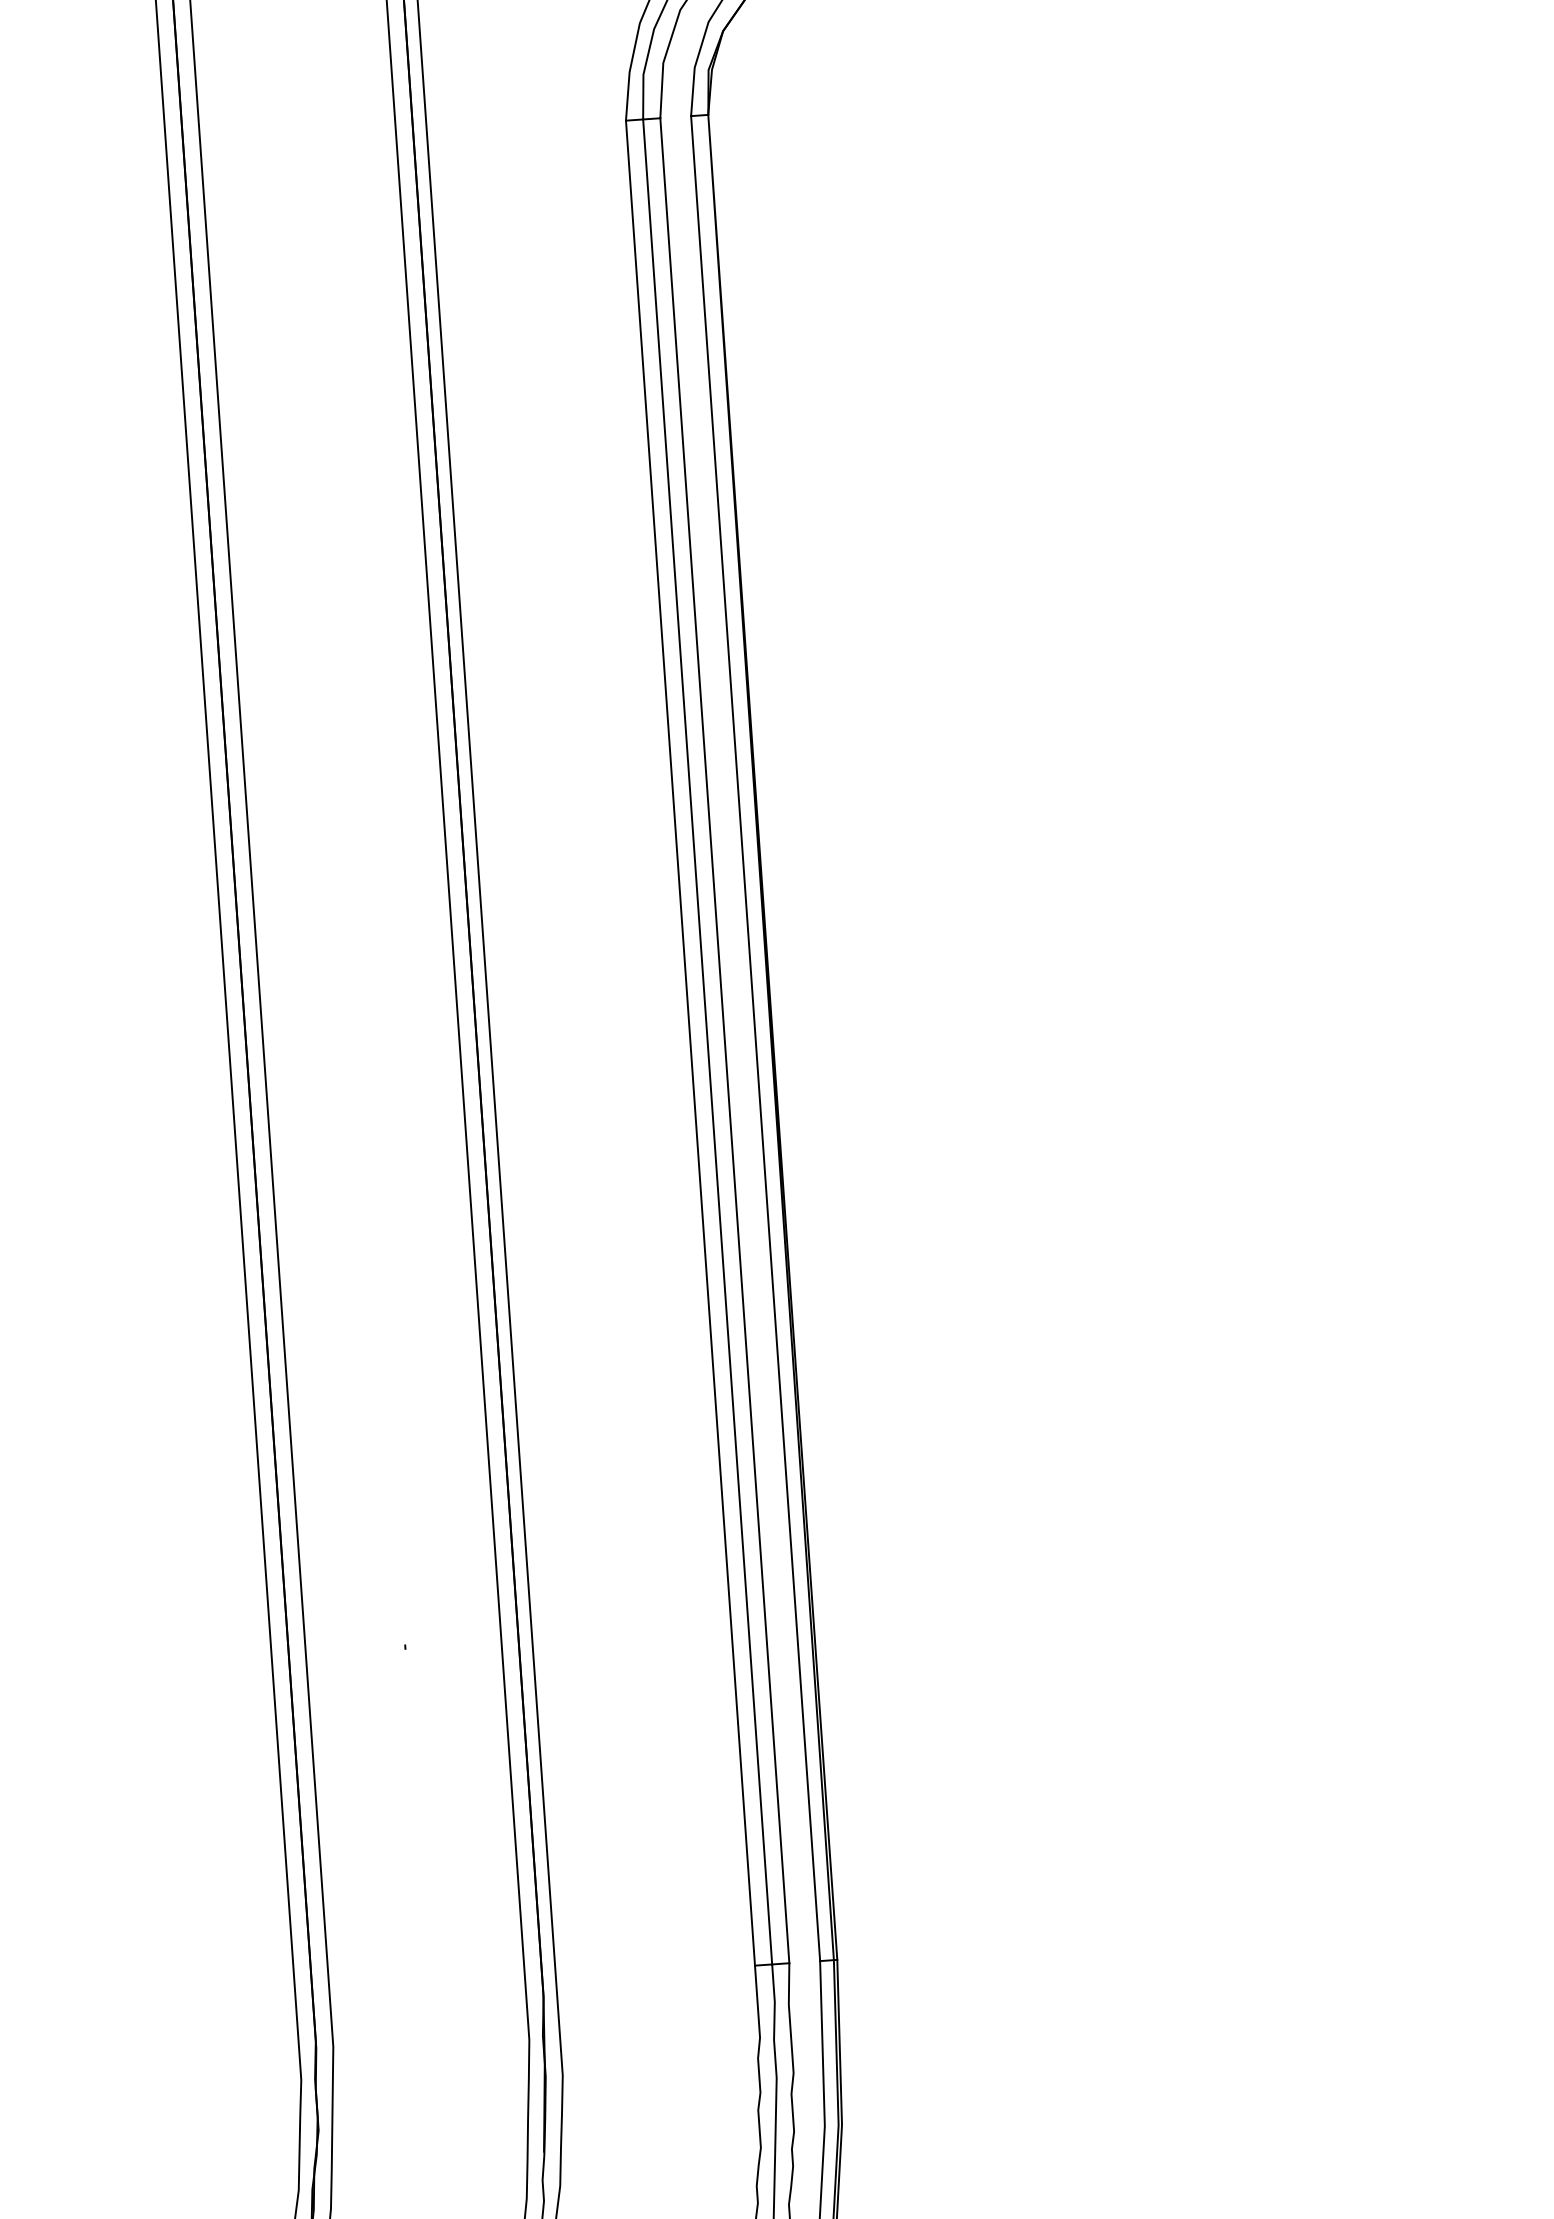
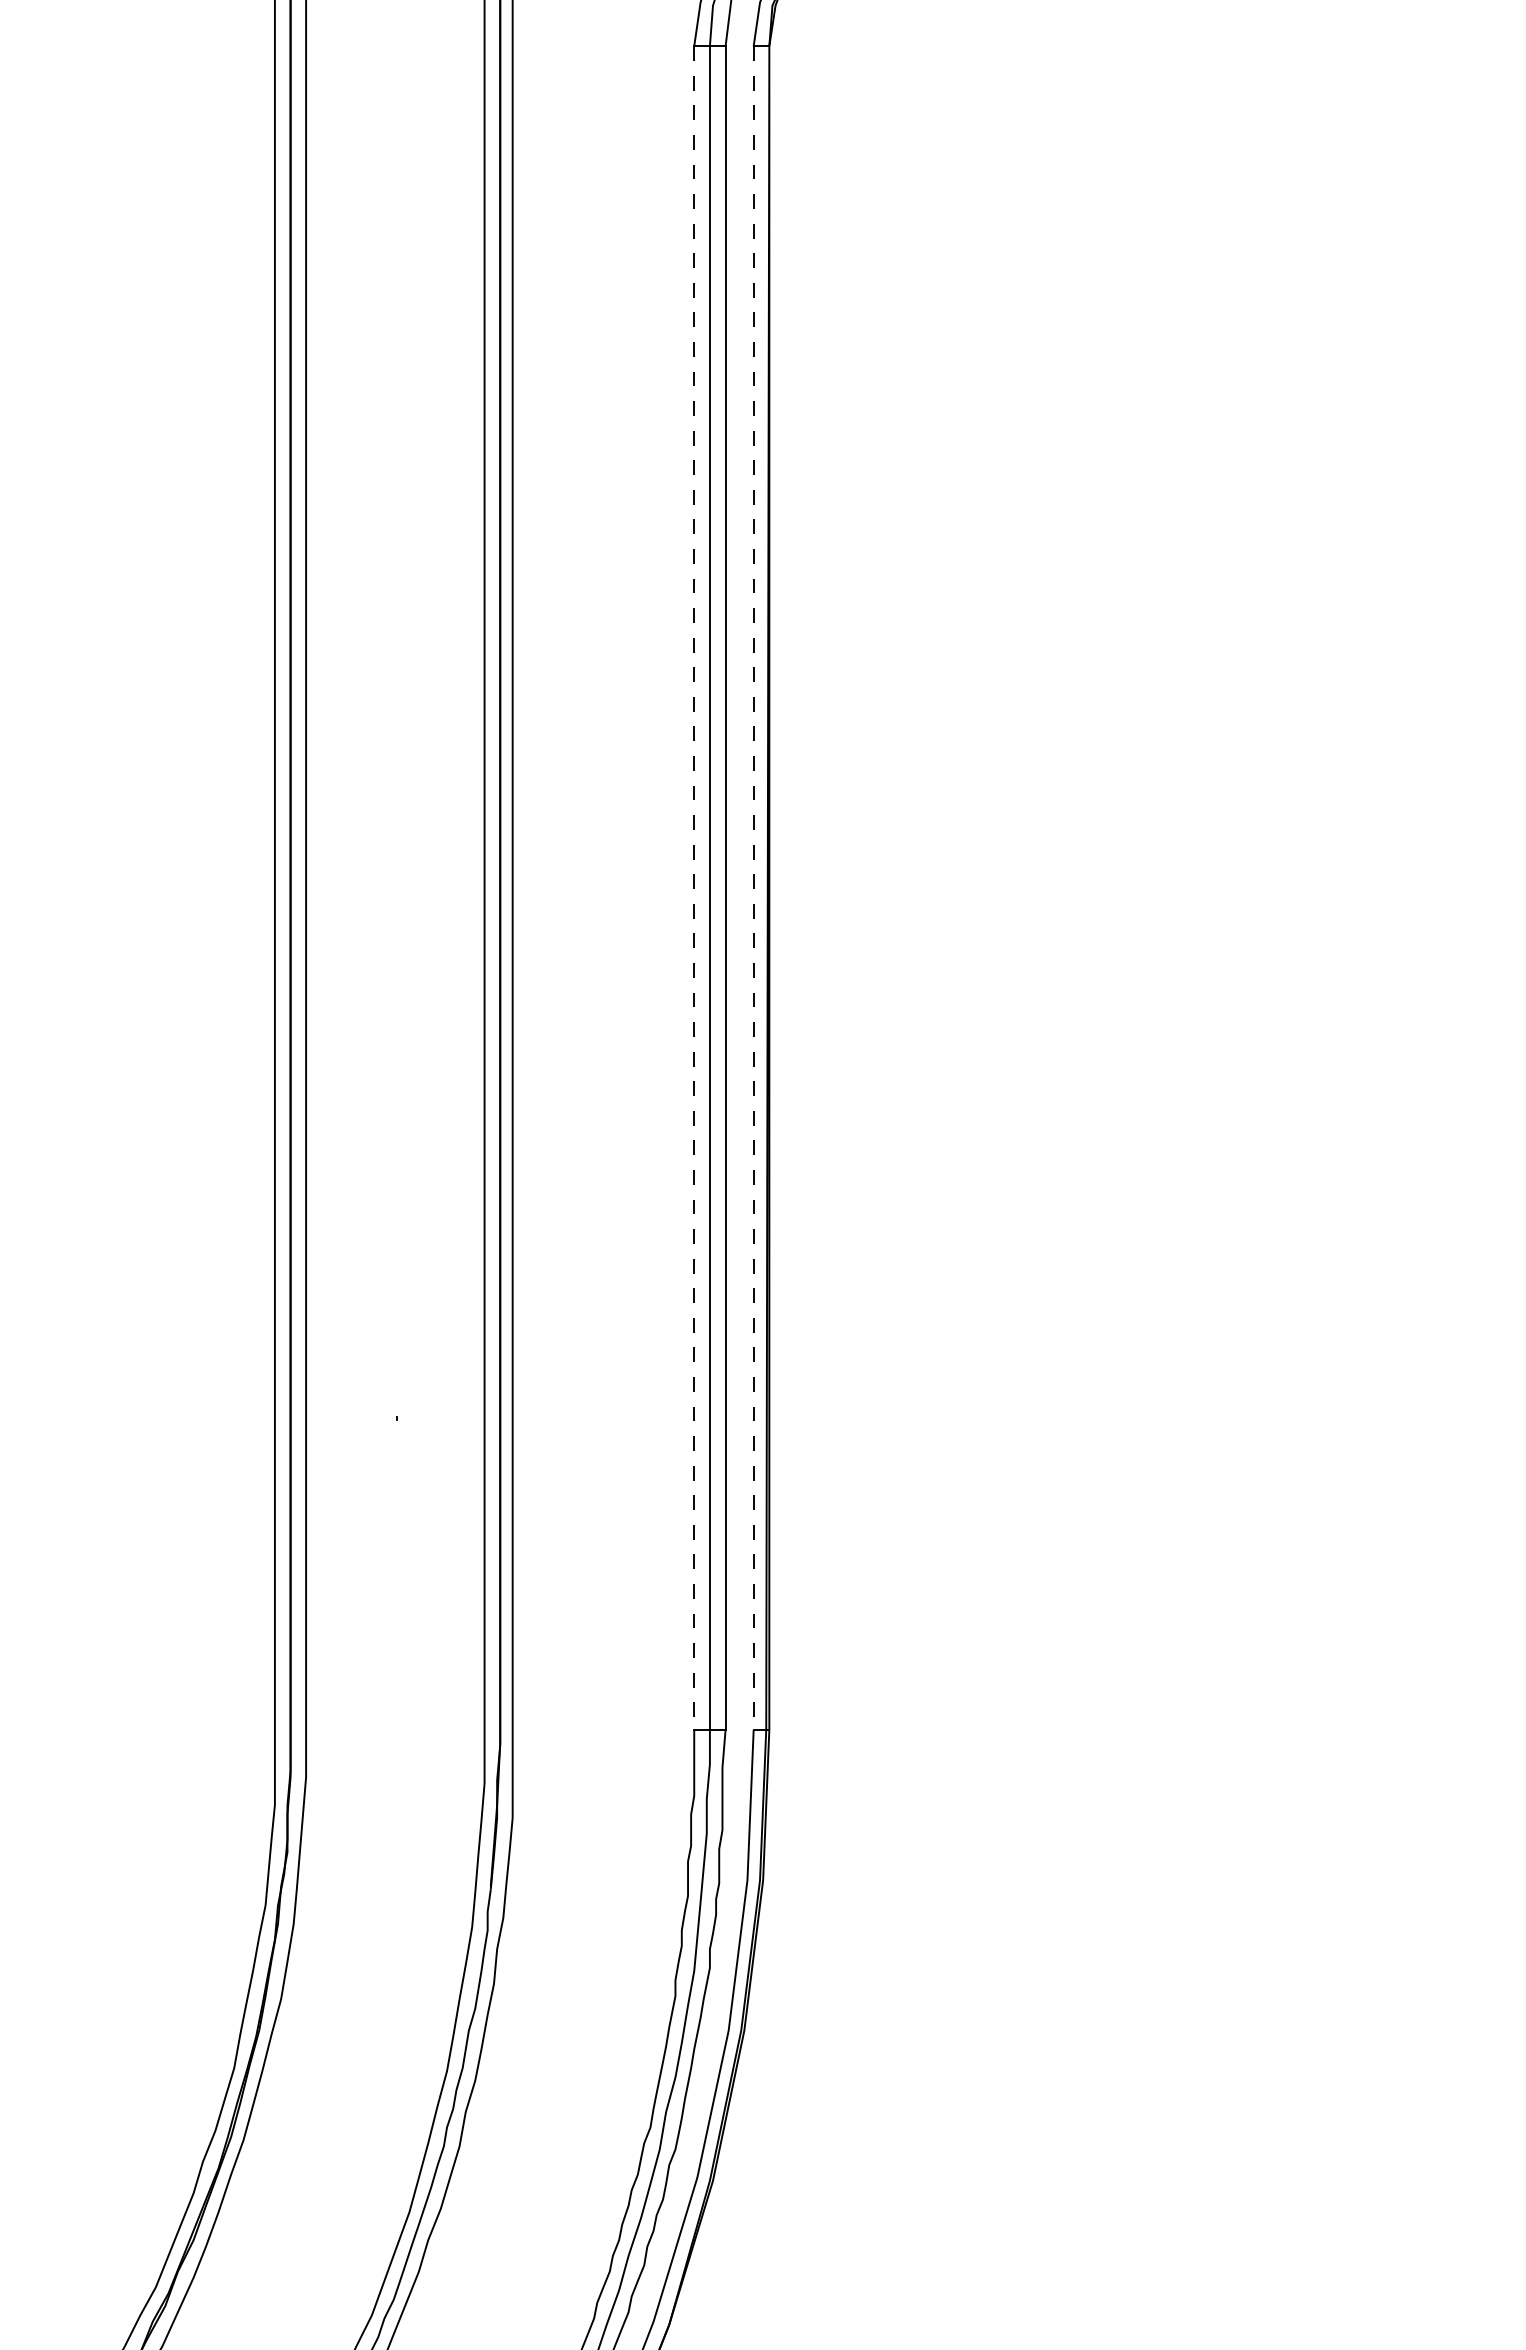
line: (755, 1038) -> (753, 888), solid -> dashed
line: (690, 1043) -> (694, 888), solid -> dashed

